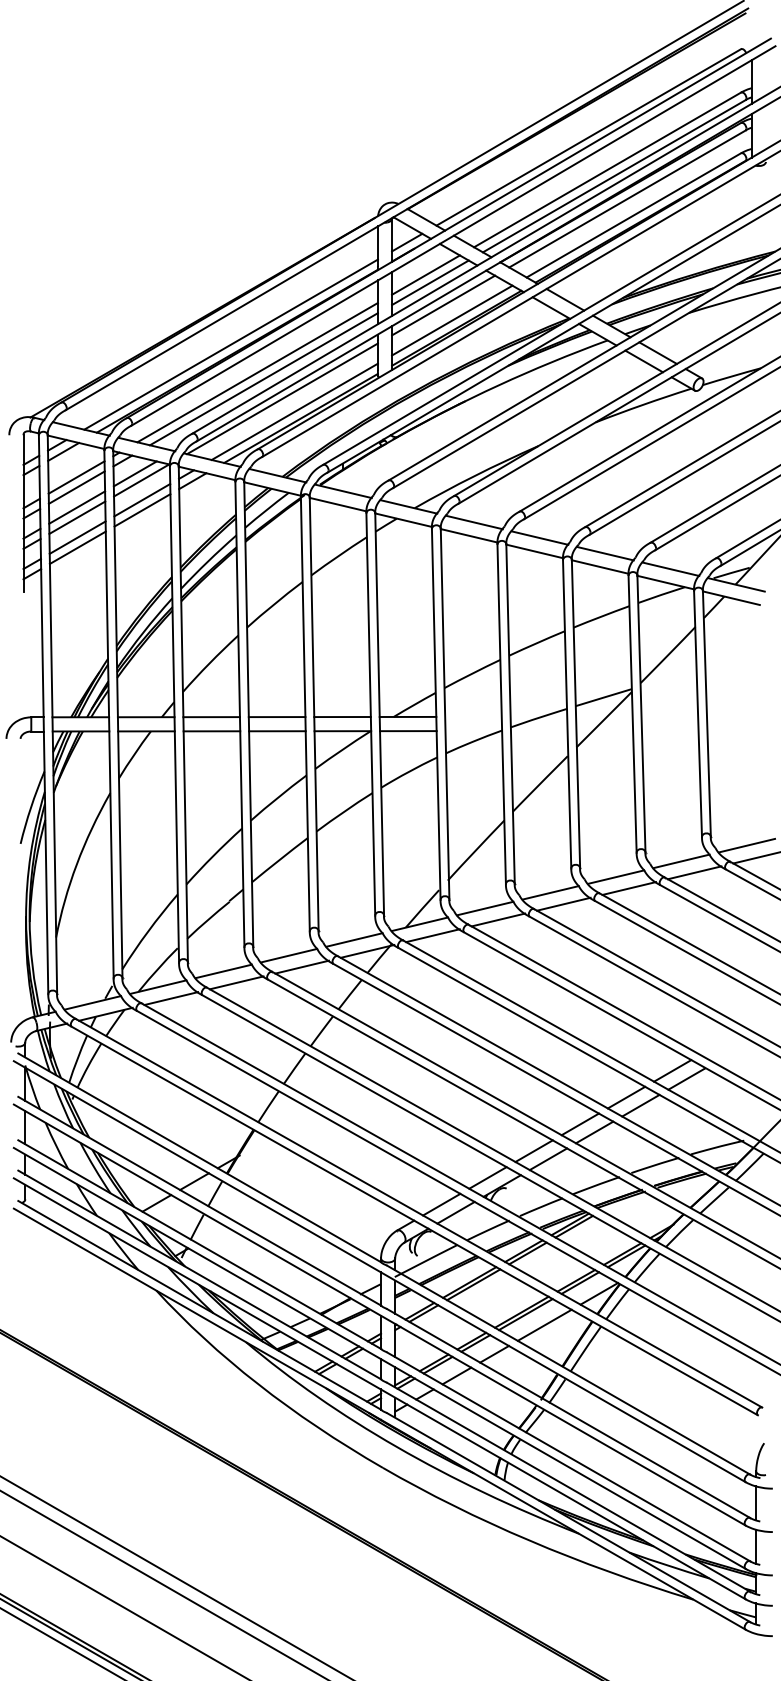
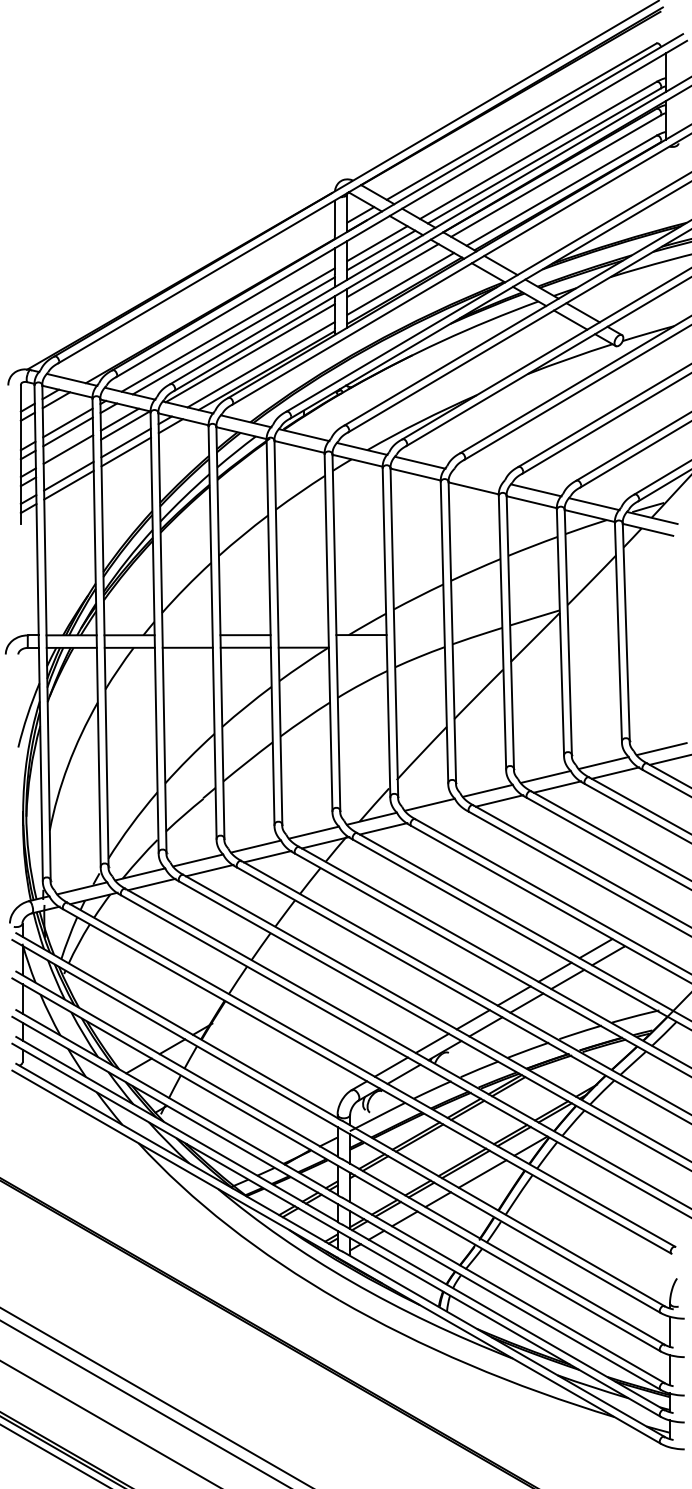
line: (230, 344) -> (204, 305), removed
line: (77, 517) -> (68, 458), removed
line: (539, 537) -> (477, 476), removed
line: (211, 717) -> (187, 635), removed
line: (342, 717) -> (303, 635), removed
line: (408, 731) -> (361, 647), removed
line: (498, 919) -> (441, 814), removed

